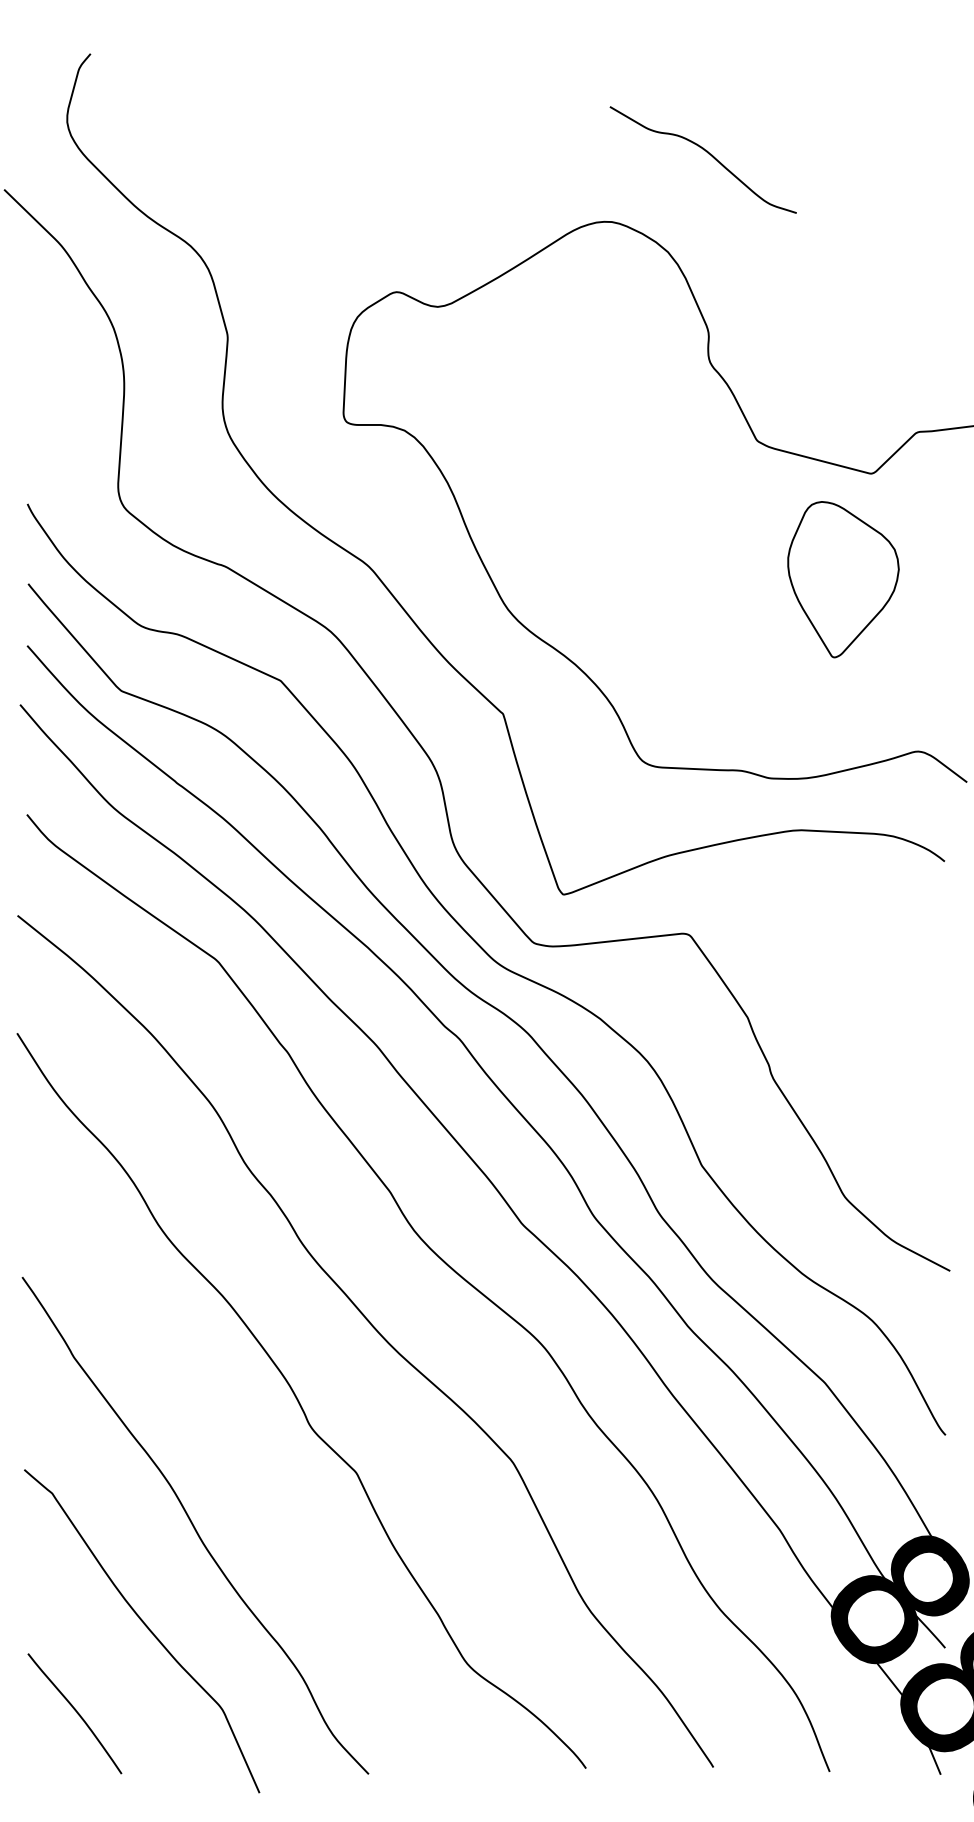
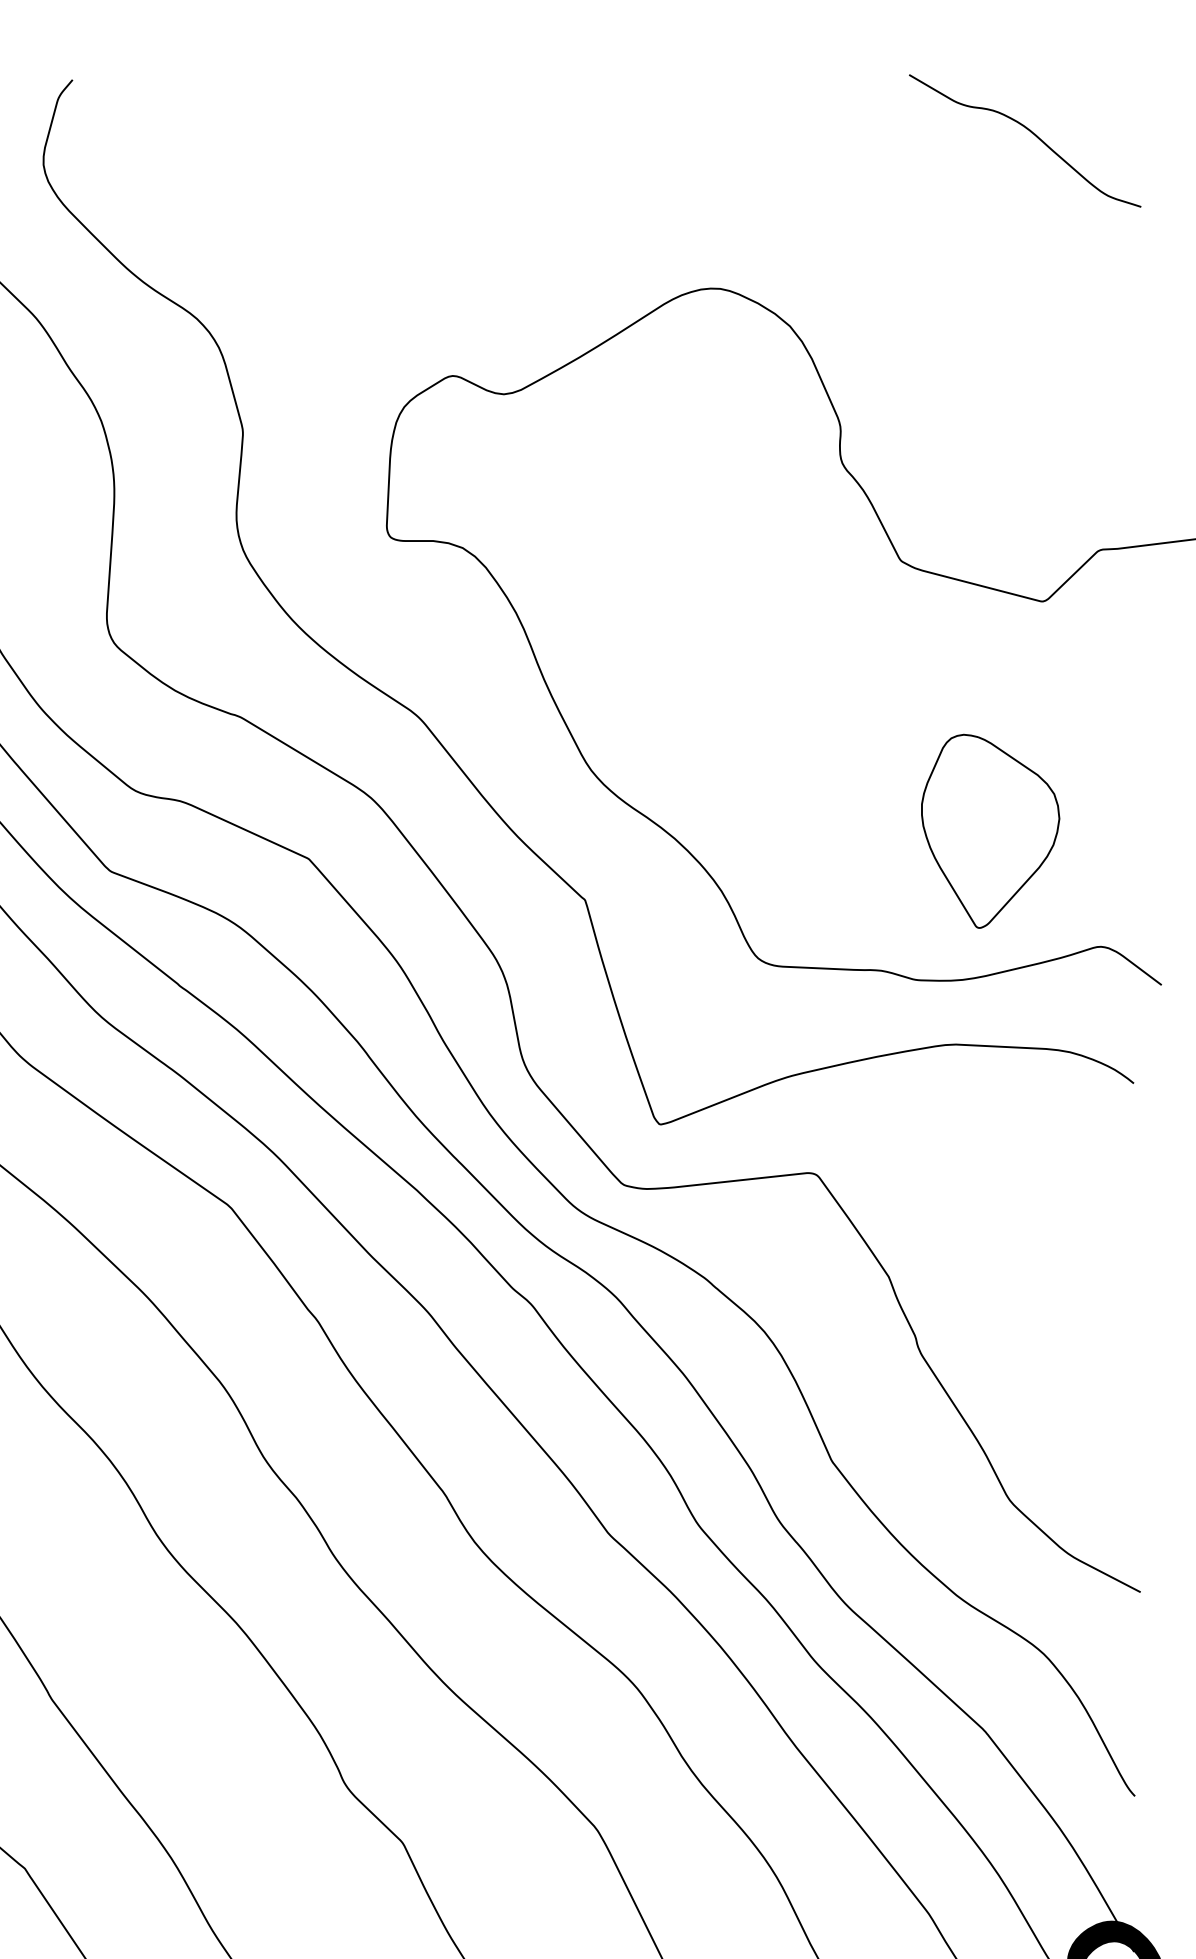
curve: (707, 153) -> (1030, 132), moved
part: (843, 579) -> (990, 831), moved

